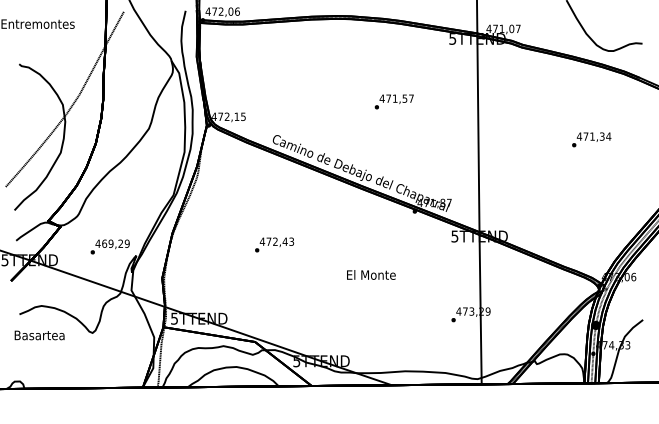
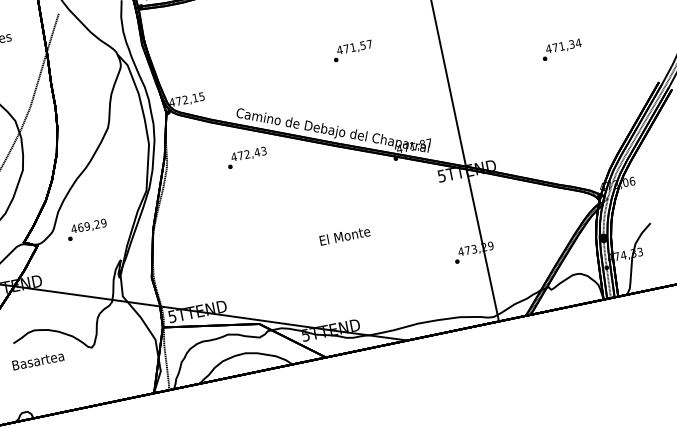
text: (274, 244) -> (246, 157), moved
text: (109, 246) -> (86, 229), moved
text: (371, 274) -> (345, 235), moved

